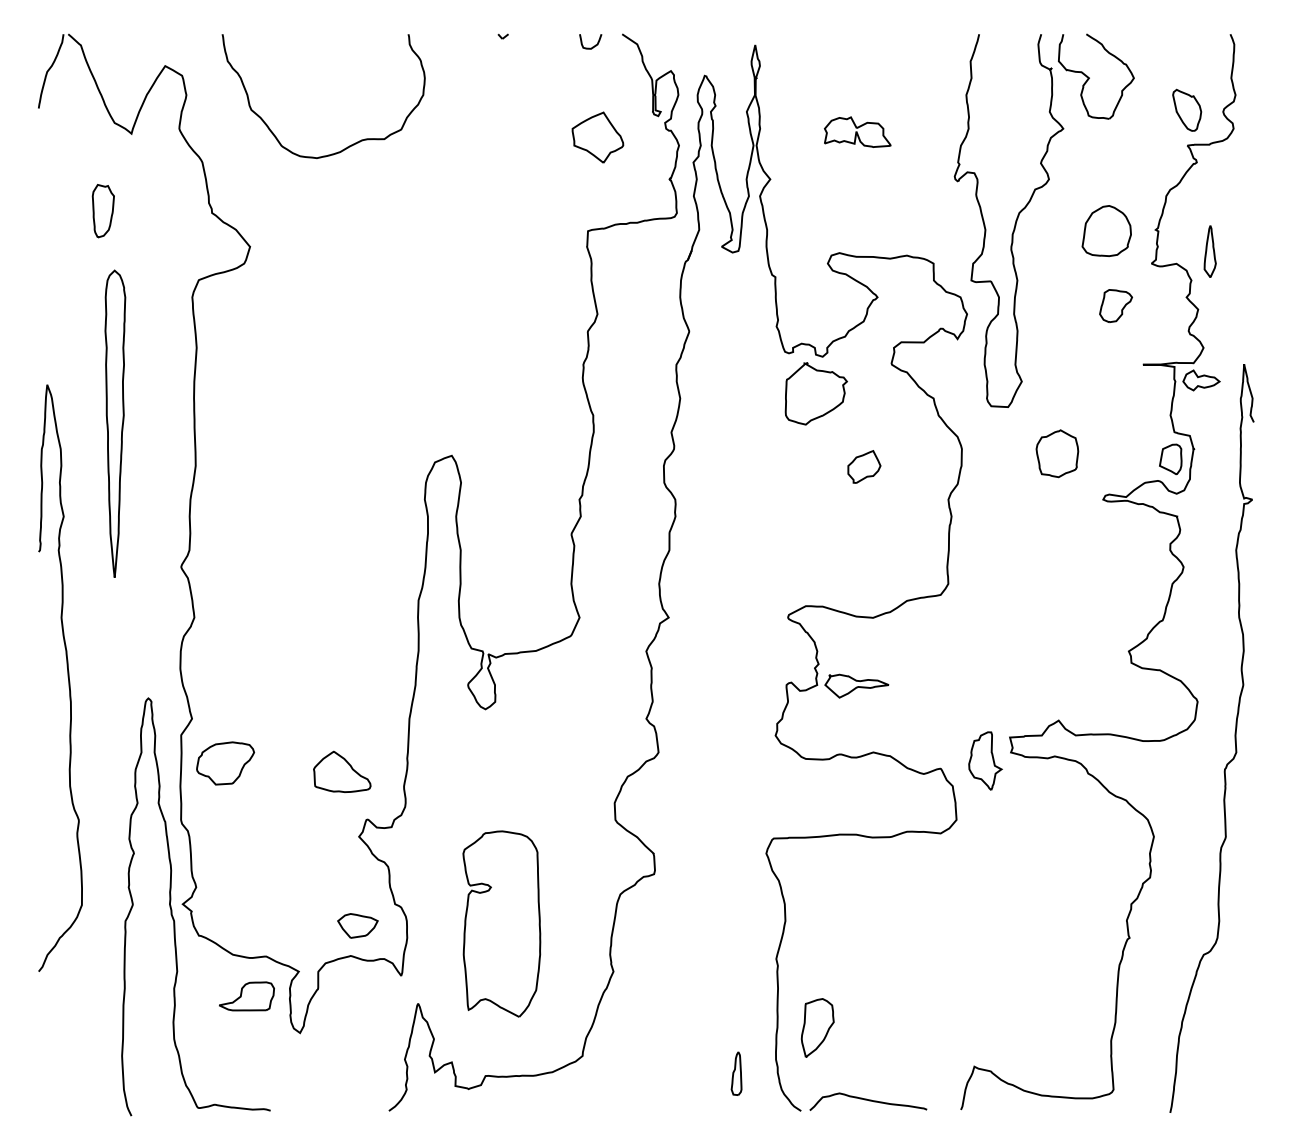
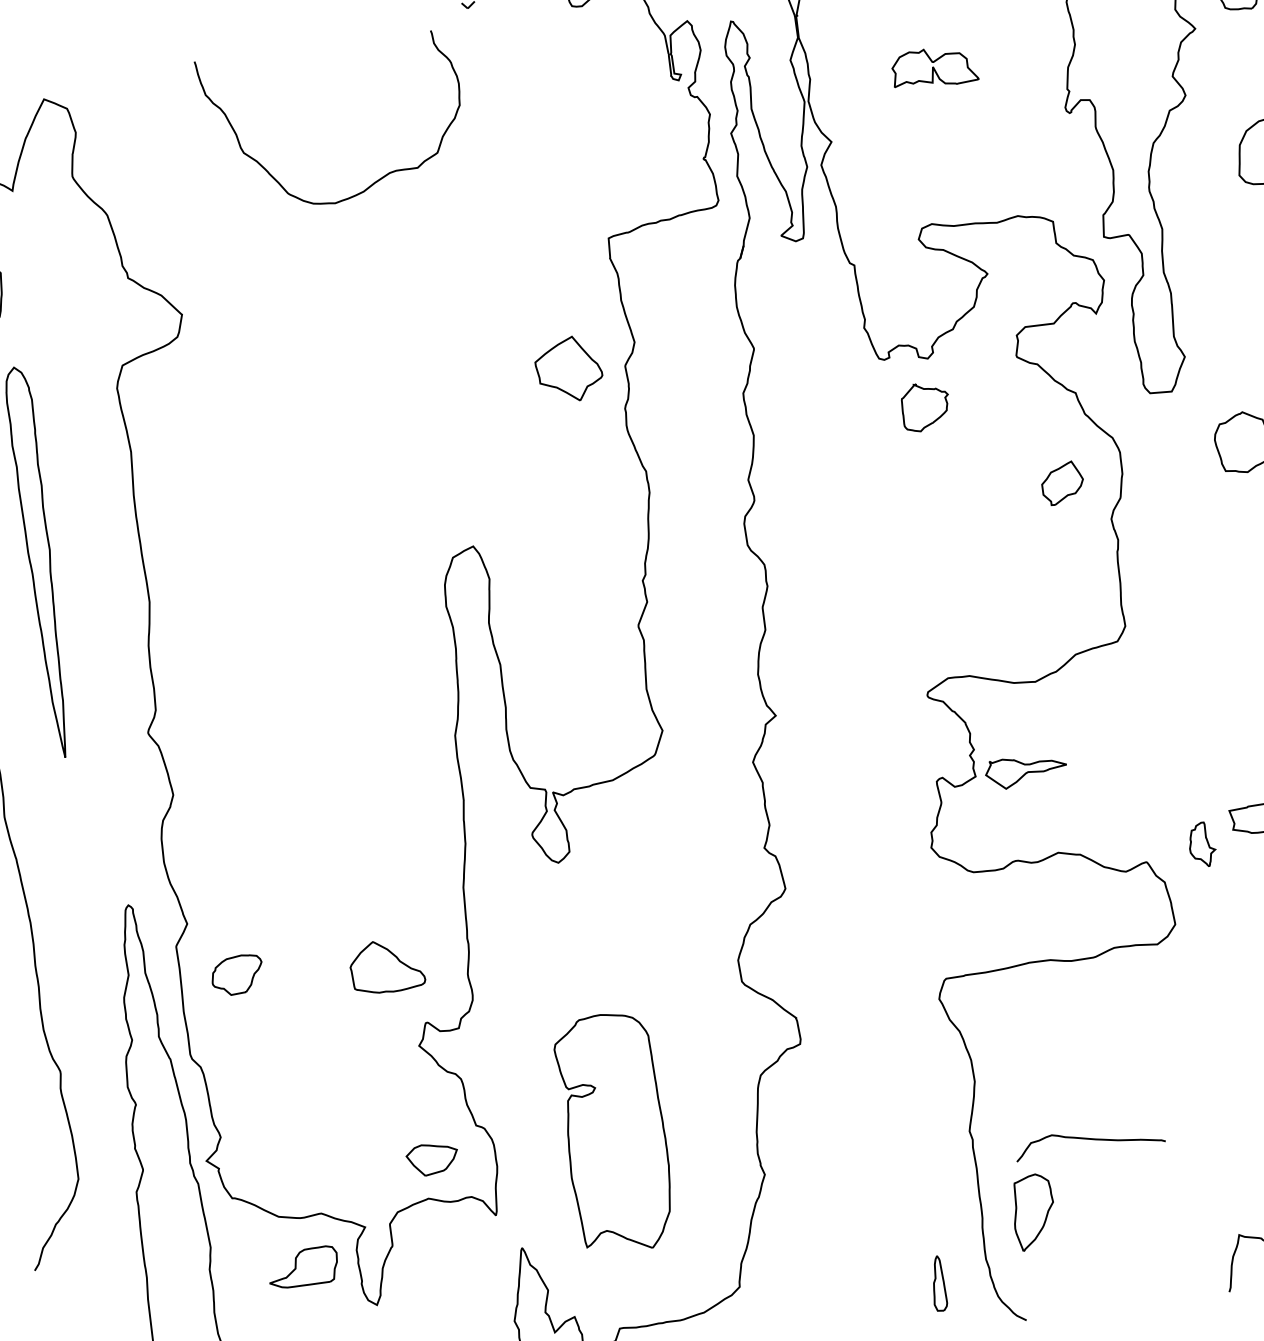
part: (597, 137) -> (568, 369), moved
curve: (347, 146) -> (372, 183), moved
part: (815, 393) -> (924, 406), size x0.6
part: (864, 466) -> (1062, 482), moved
part: (985, 760) -> (1202, 844), size x0.6
part: (225, 763) -> (237, 975), size x0.7
curve: (868, 1100) -> (1089, 1139), moved

